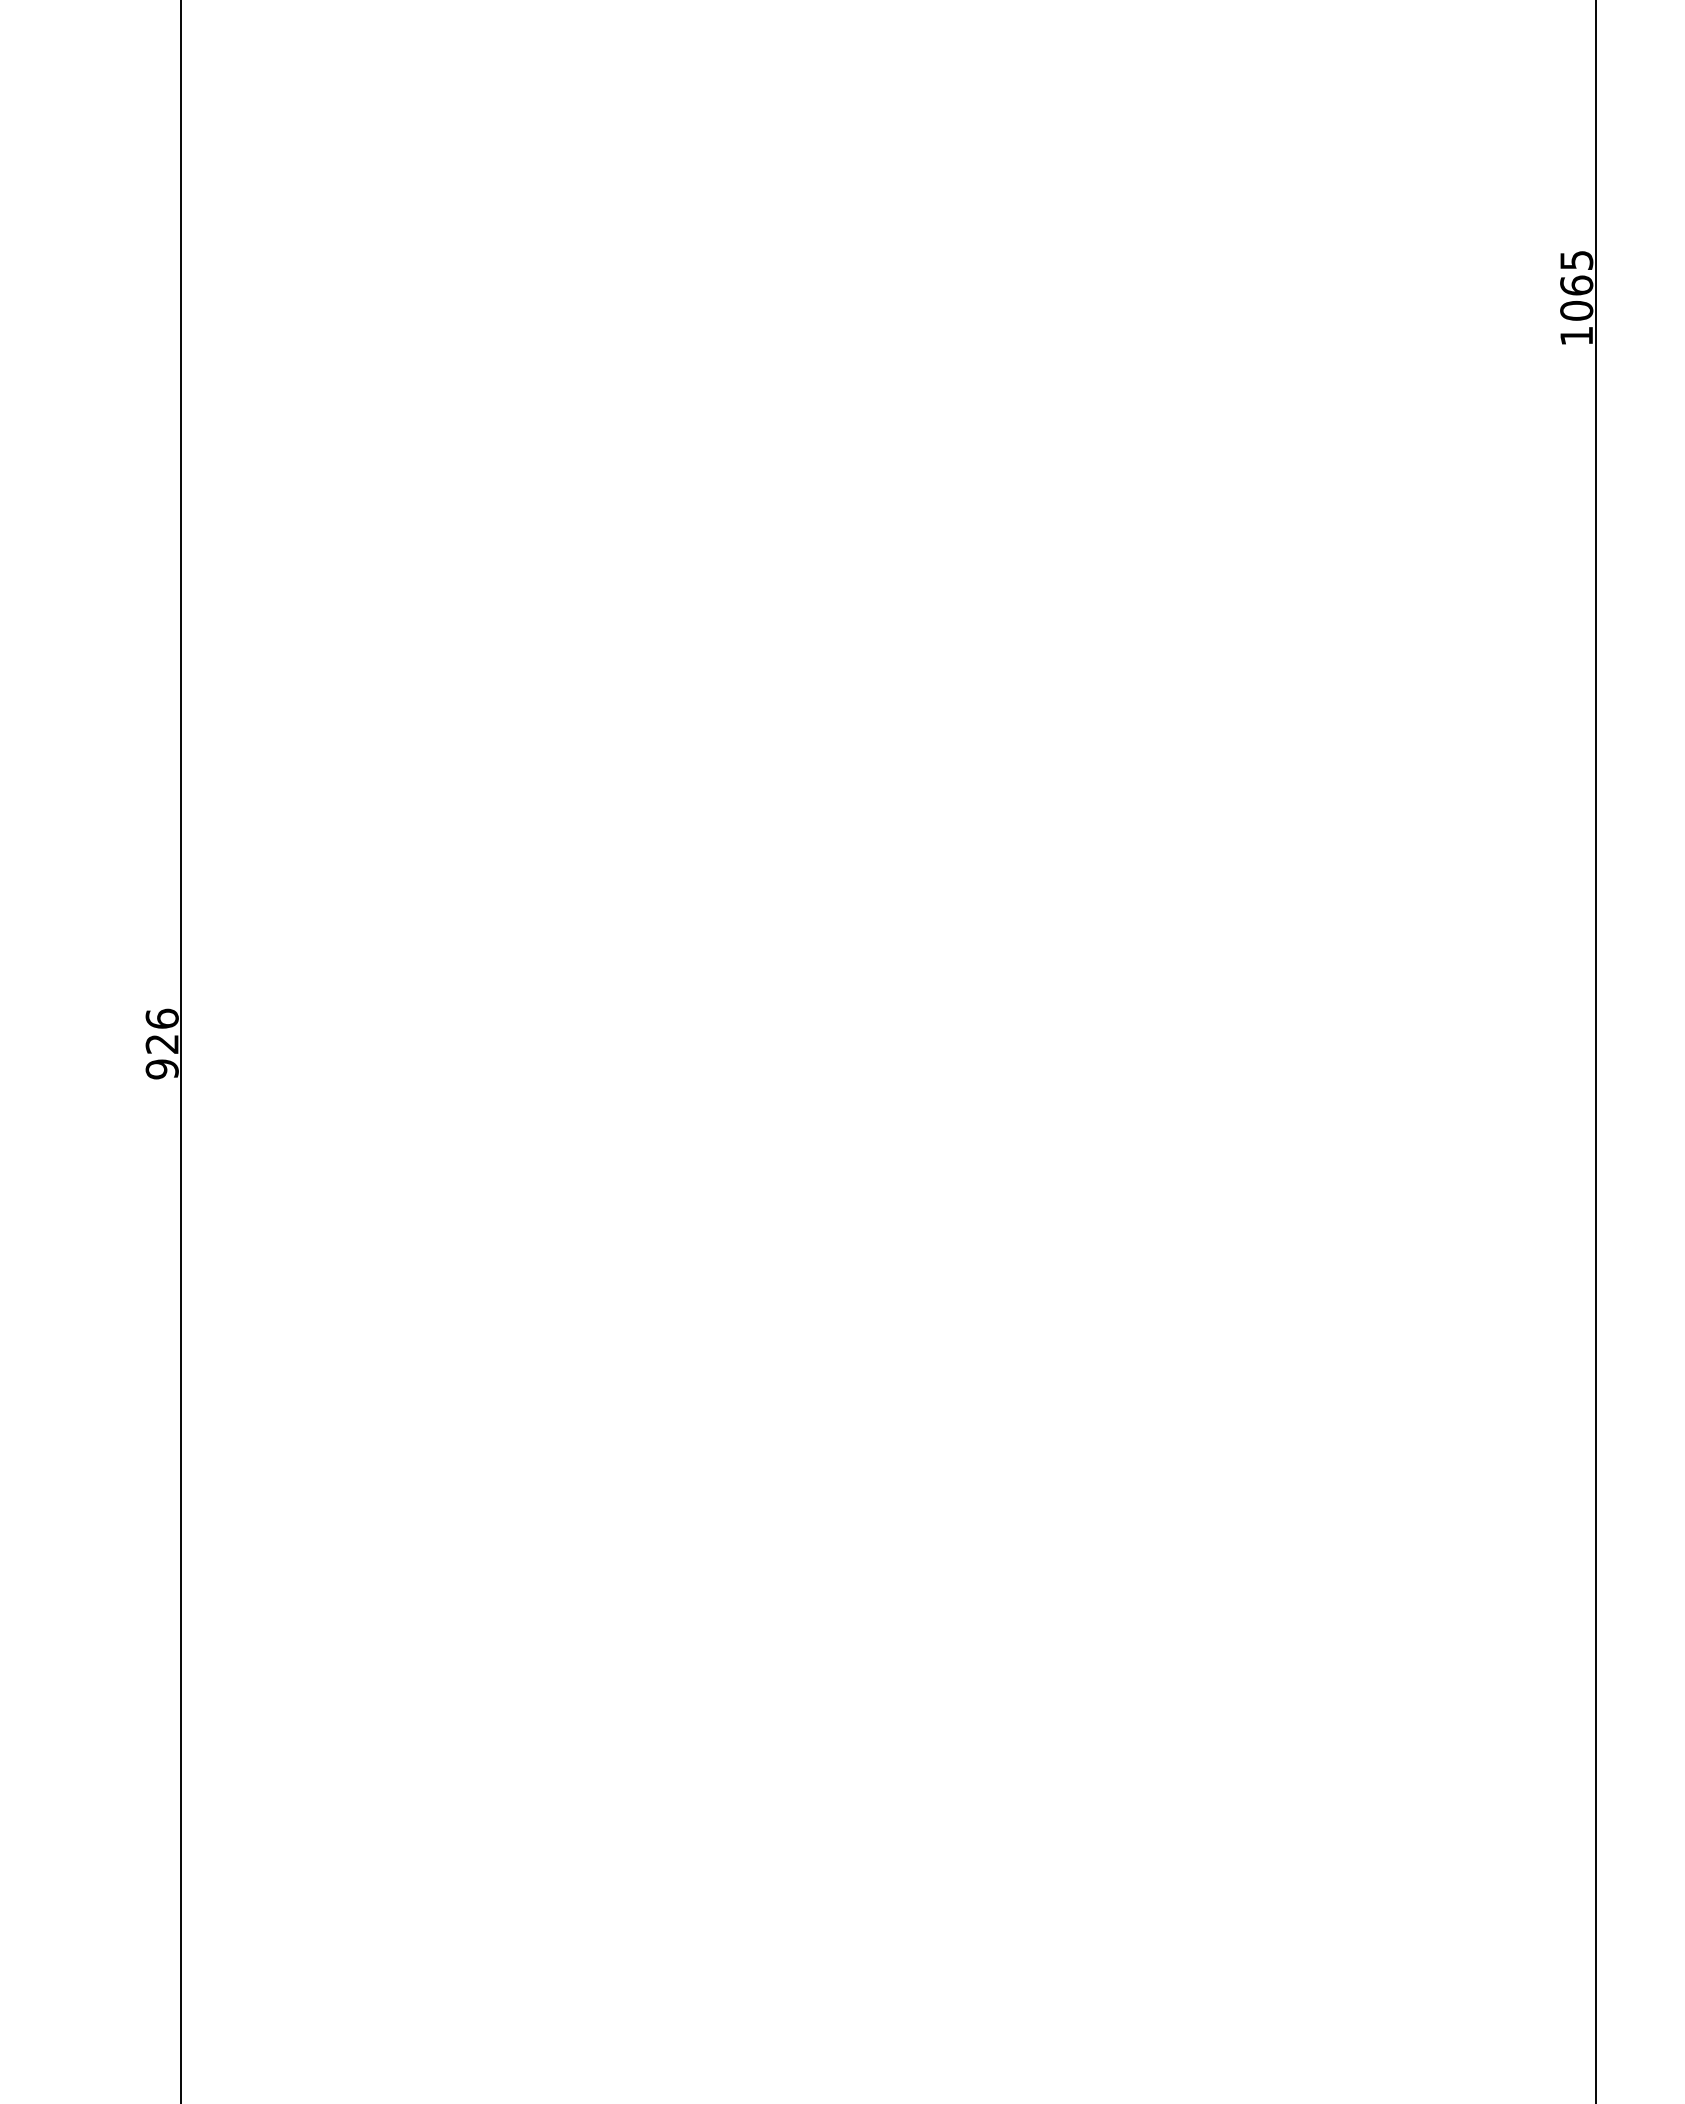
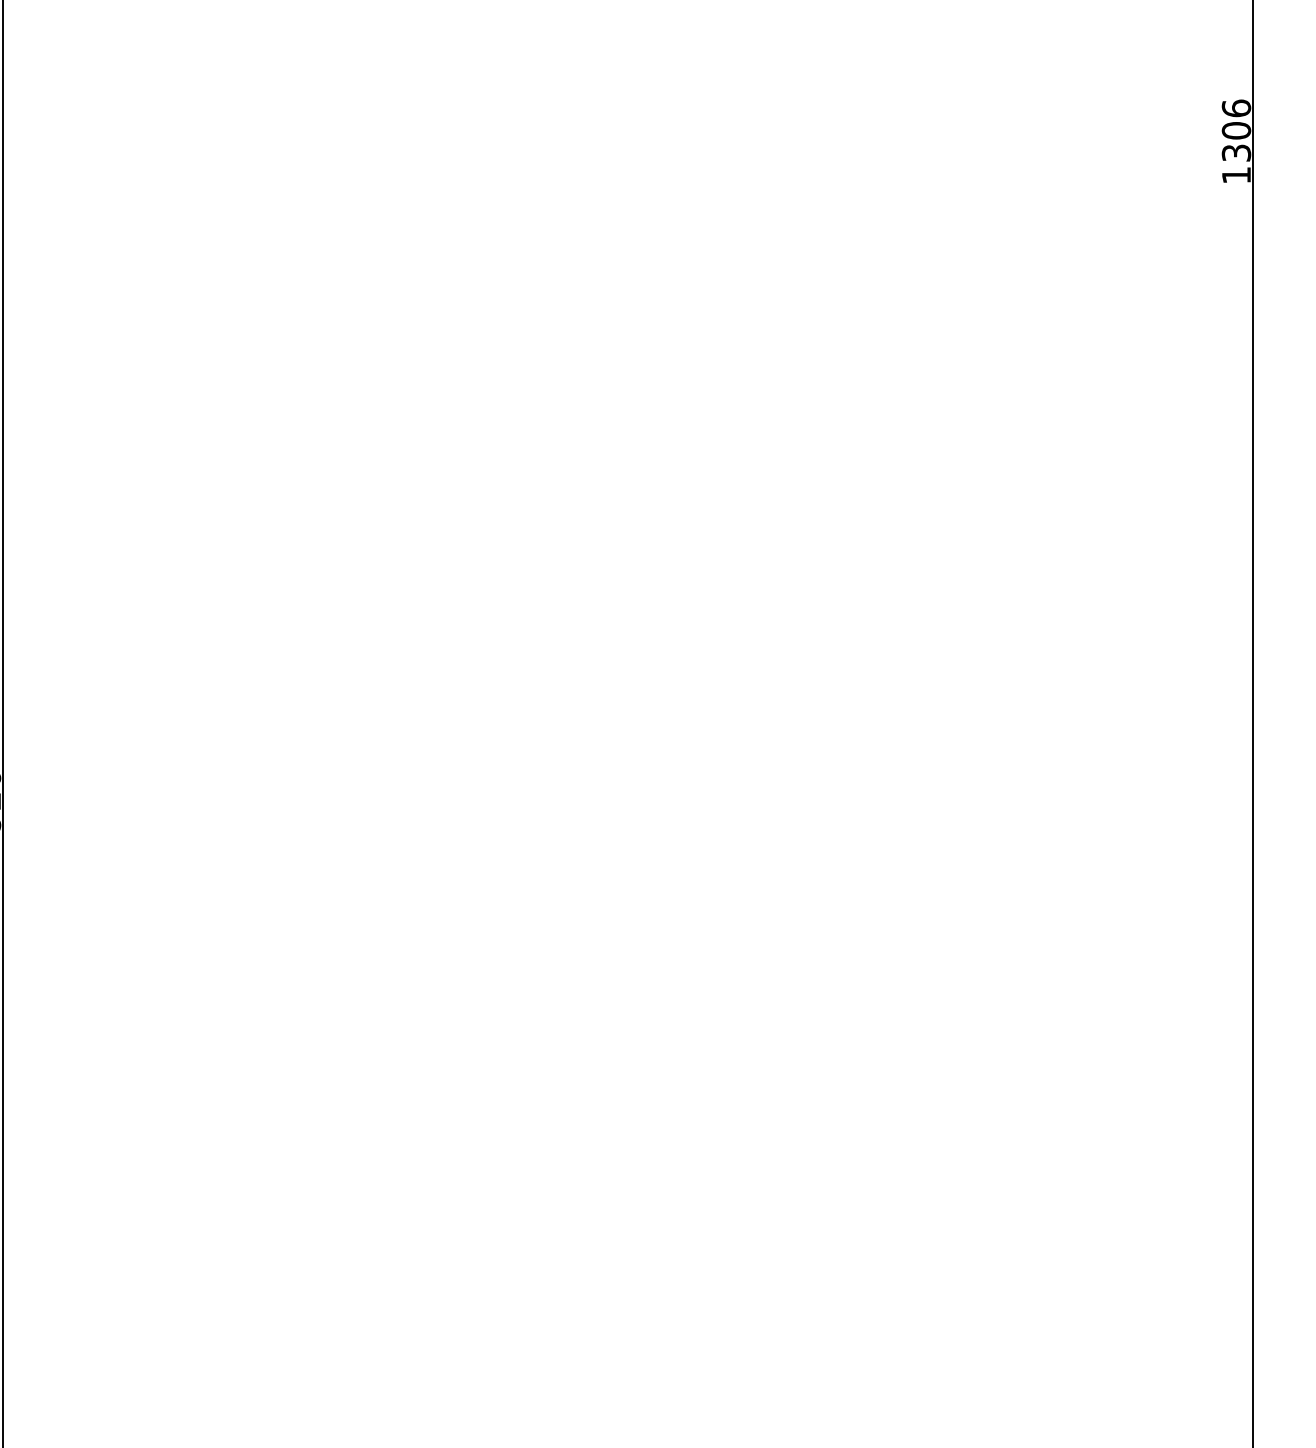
text: (1576, 285) -> (1236, 130), 1065 -> 1306

